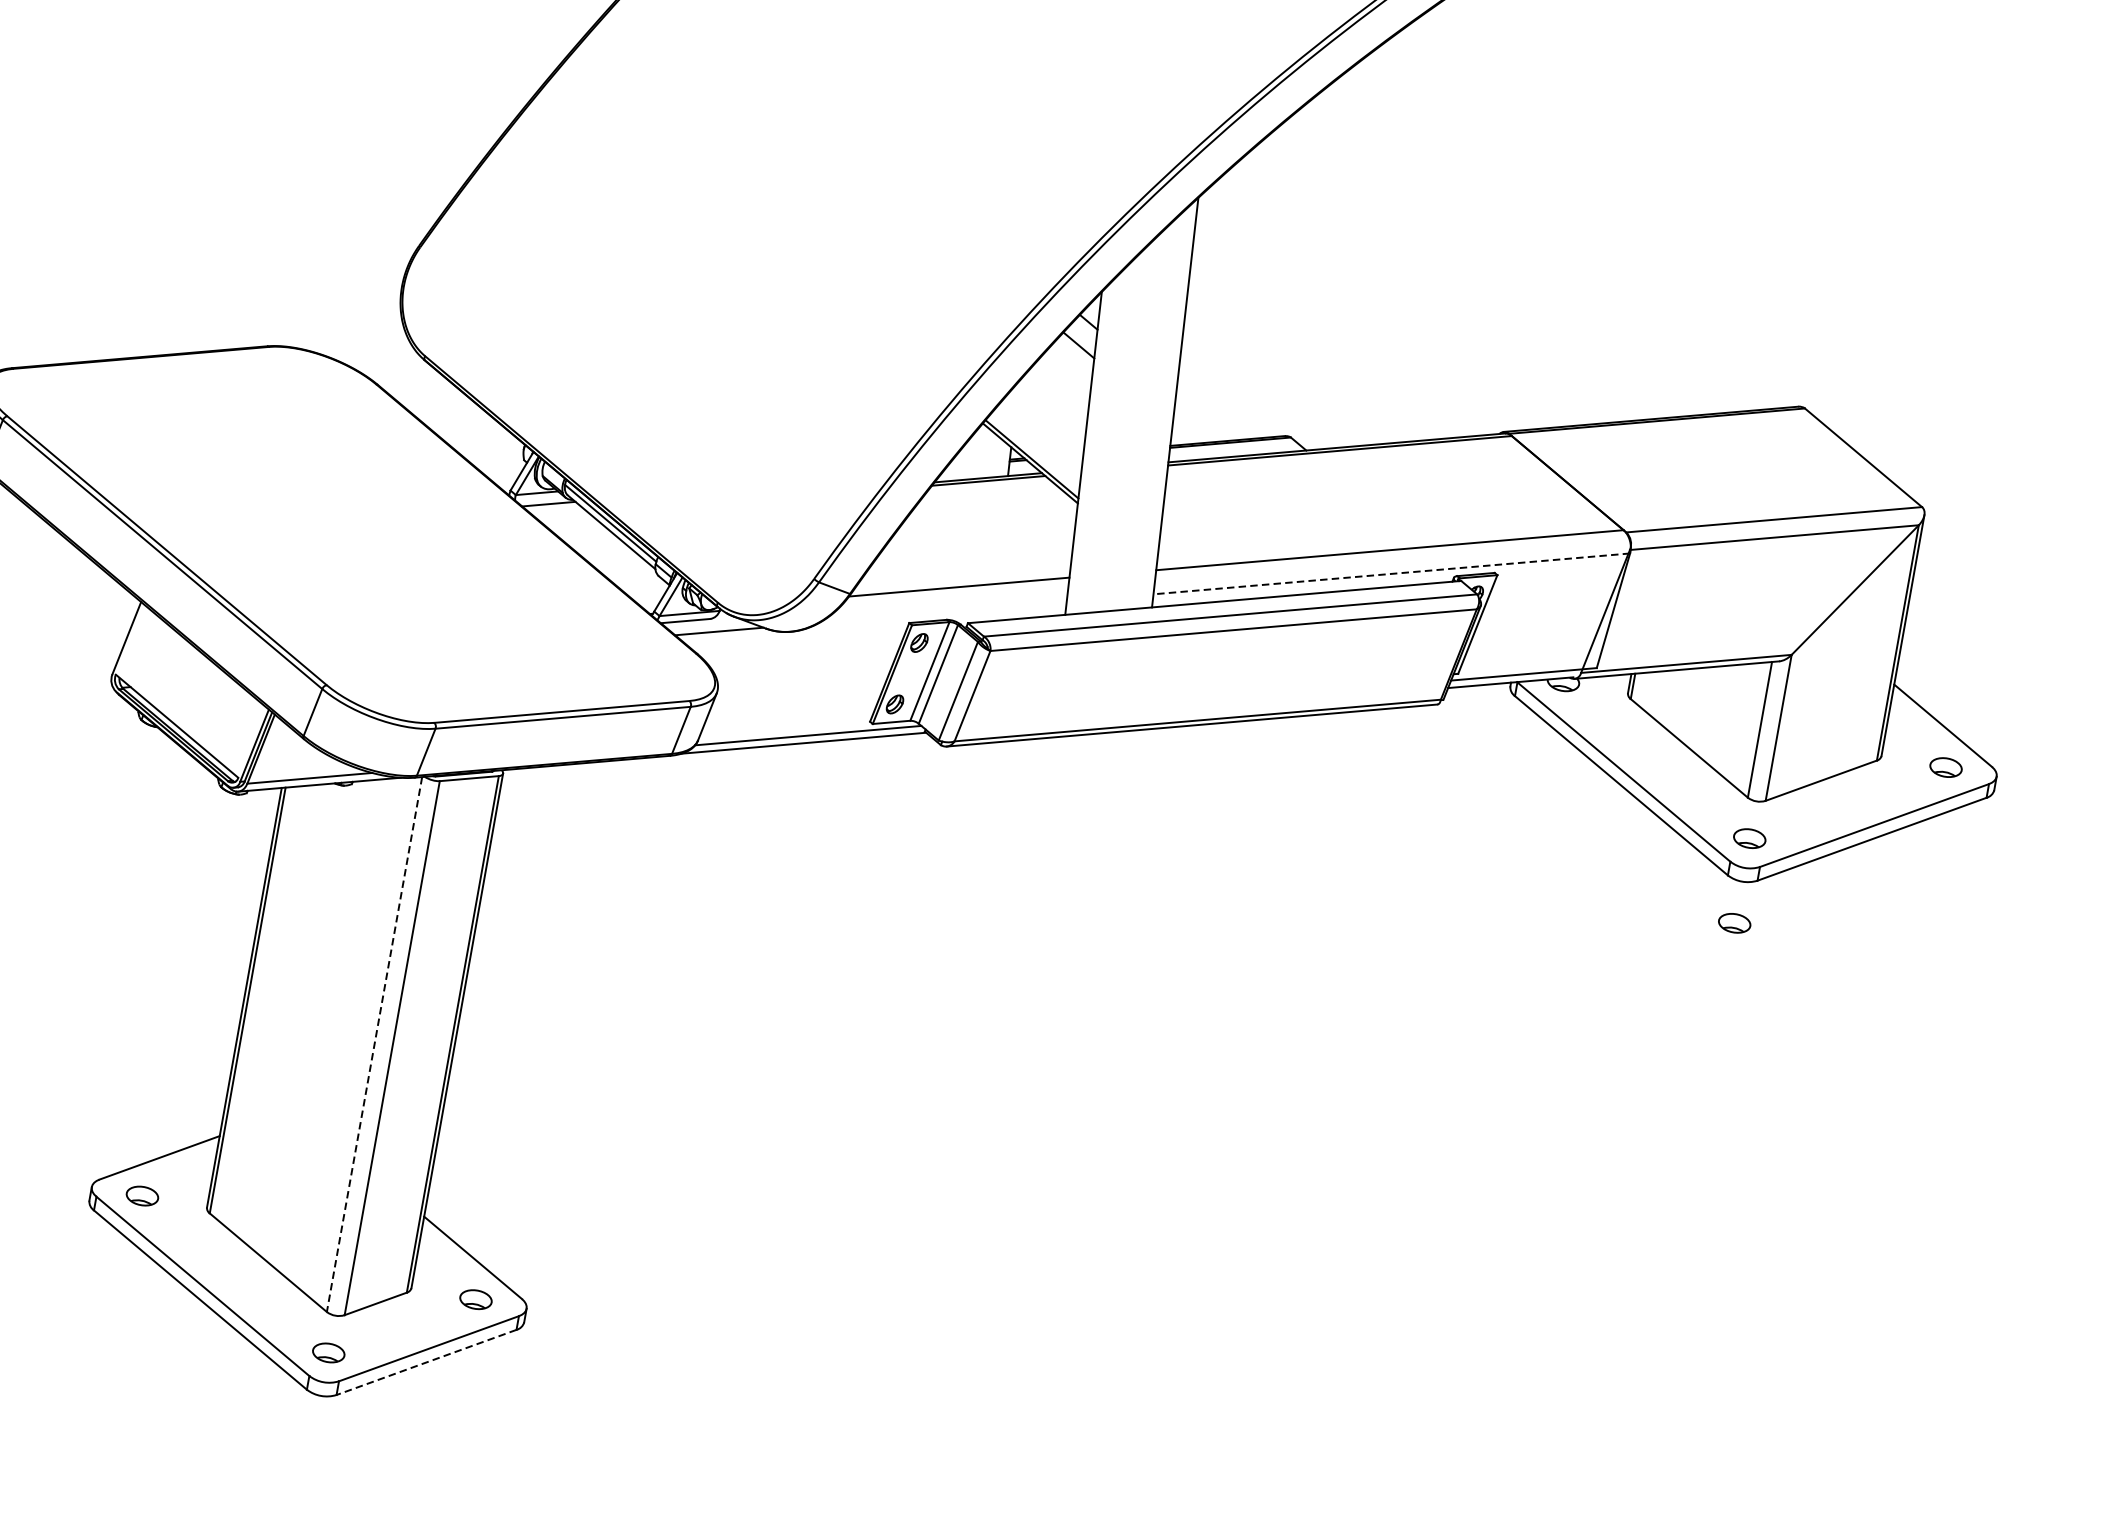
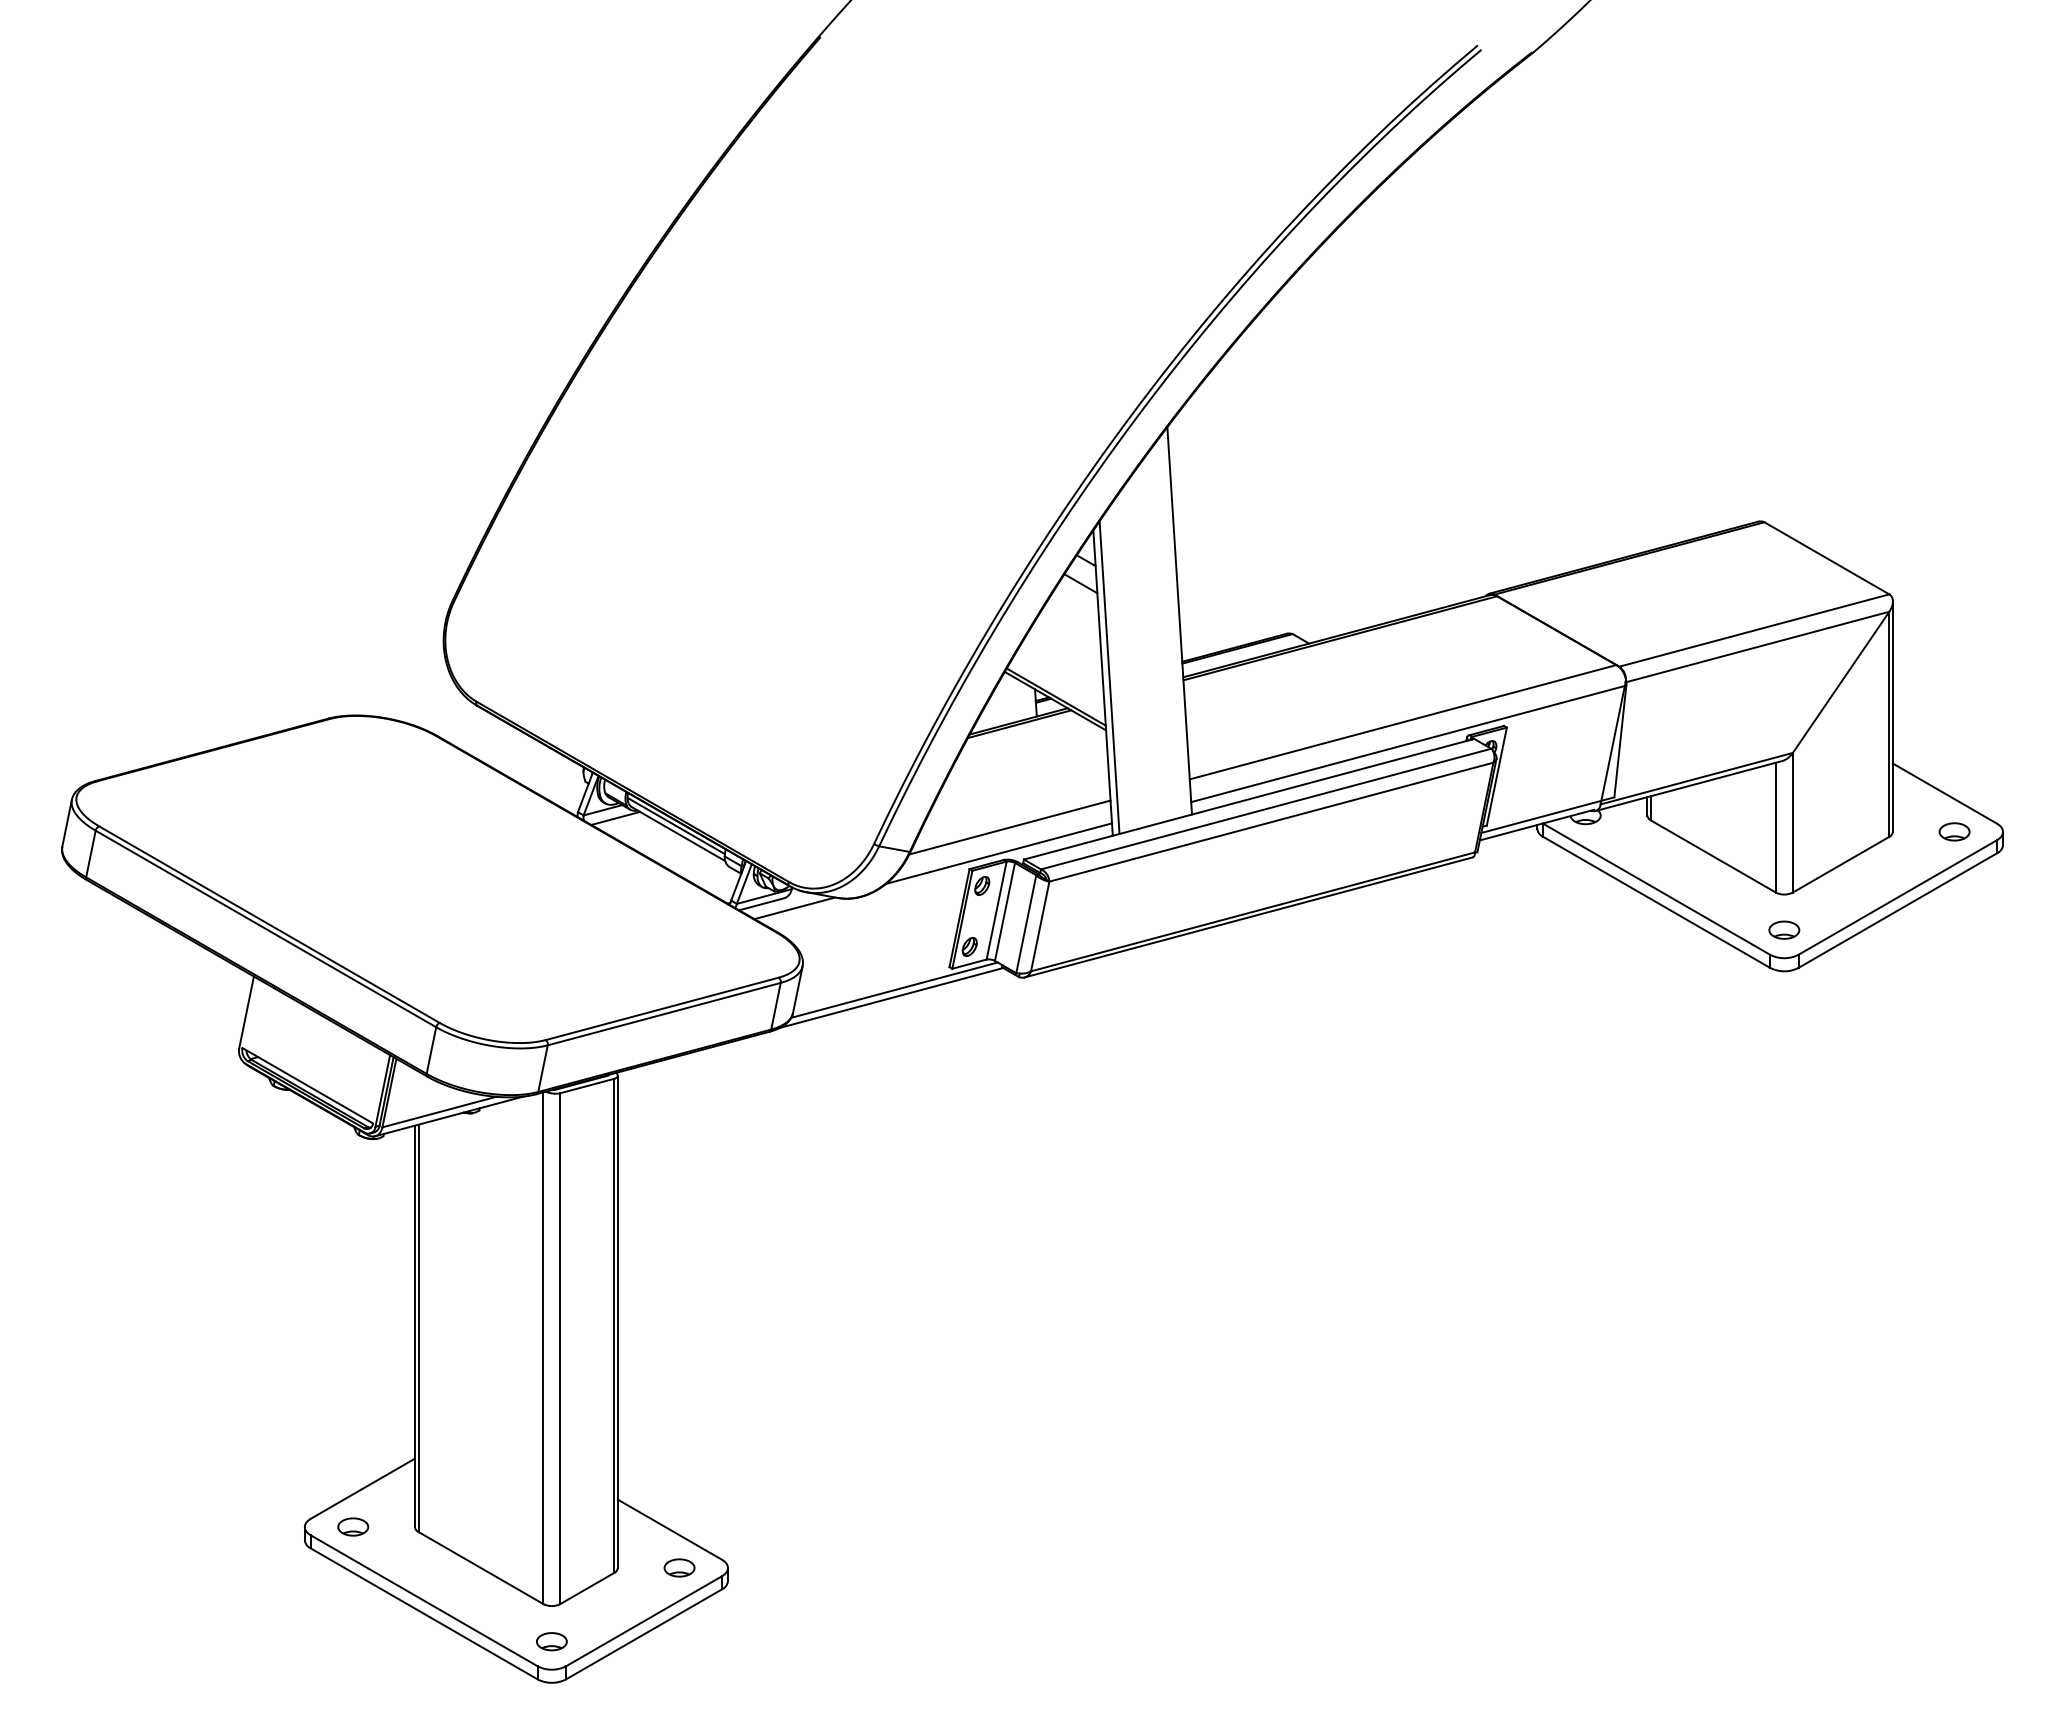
line: (1091, 448) -> (1109, 677), added
line: (1391, 574) -> (1408, 744), dashed -> solid
line: (942, 612) -> (998, 853), added
part: (1734, 922) -> (1784, 1010), removed
line: (374, 1044) -> (543, 1348), dashed -> solid
line: (425, 1362) -> (643, 1634), dashed -> solid

